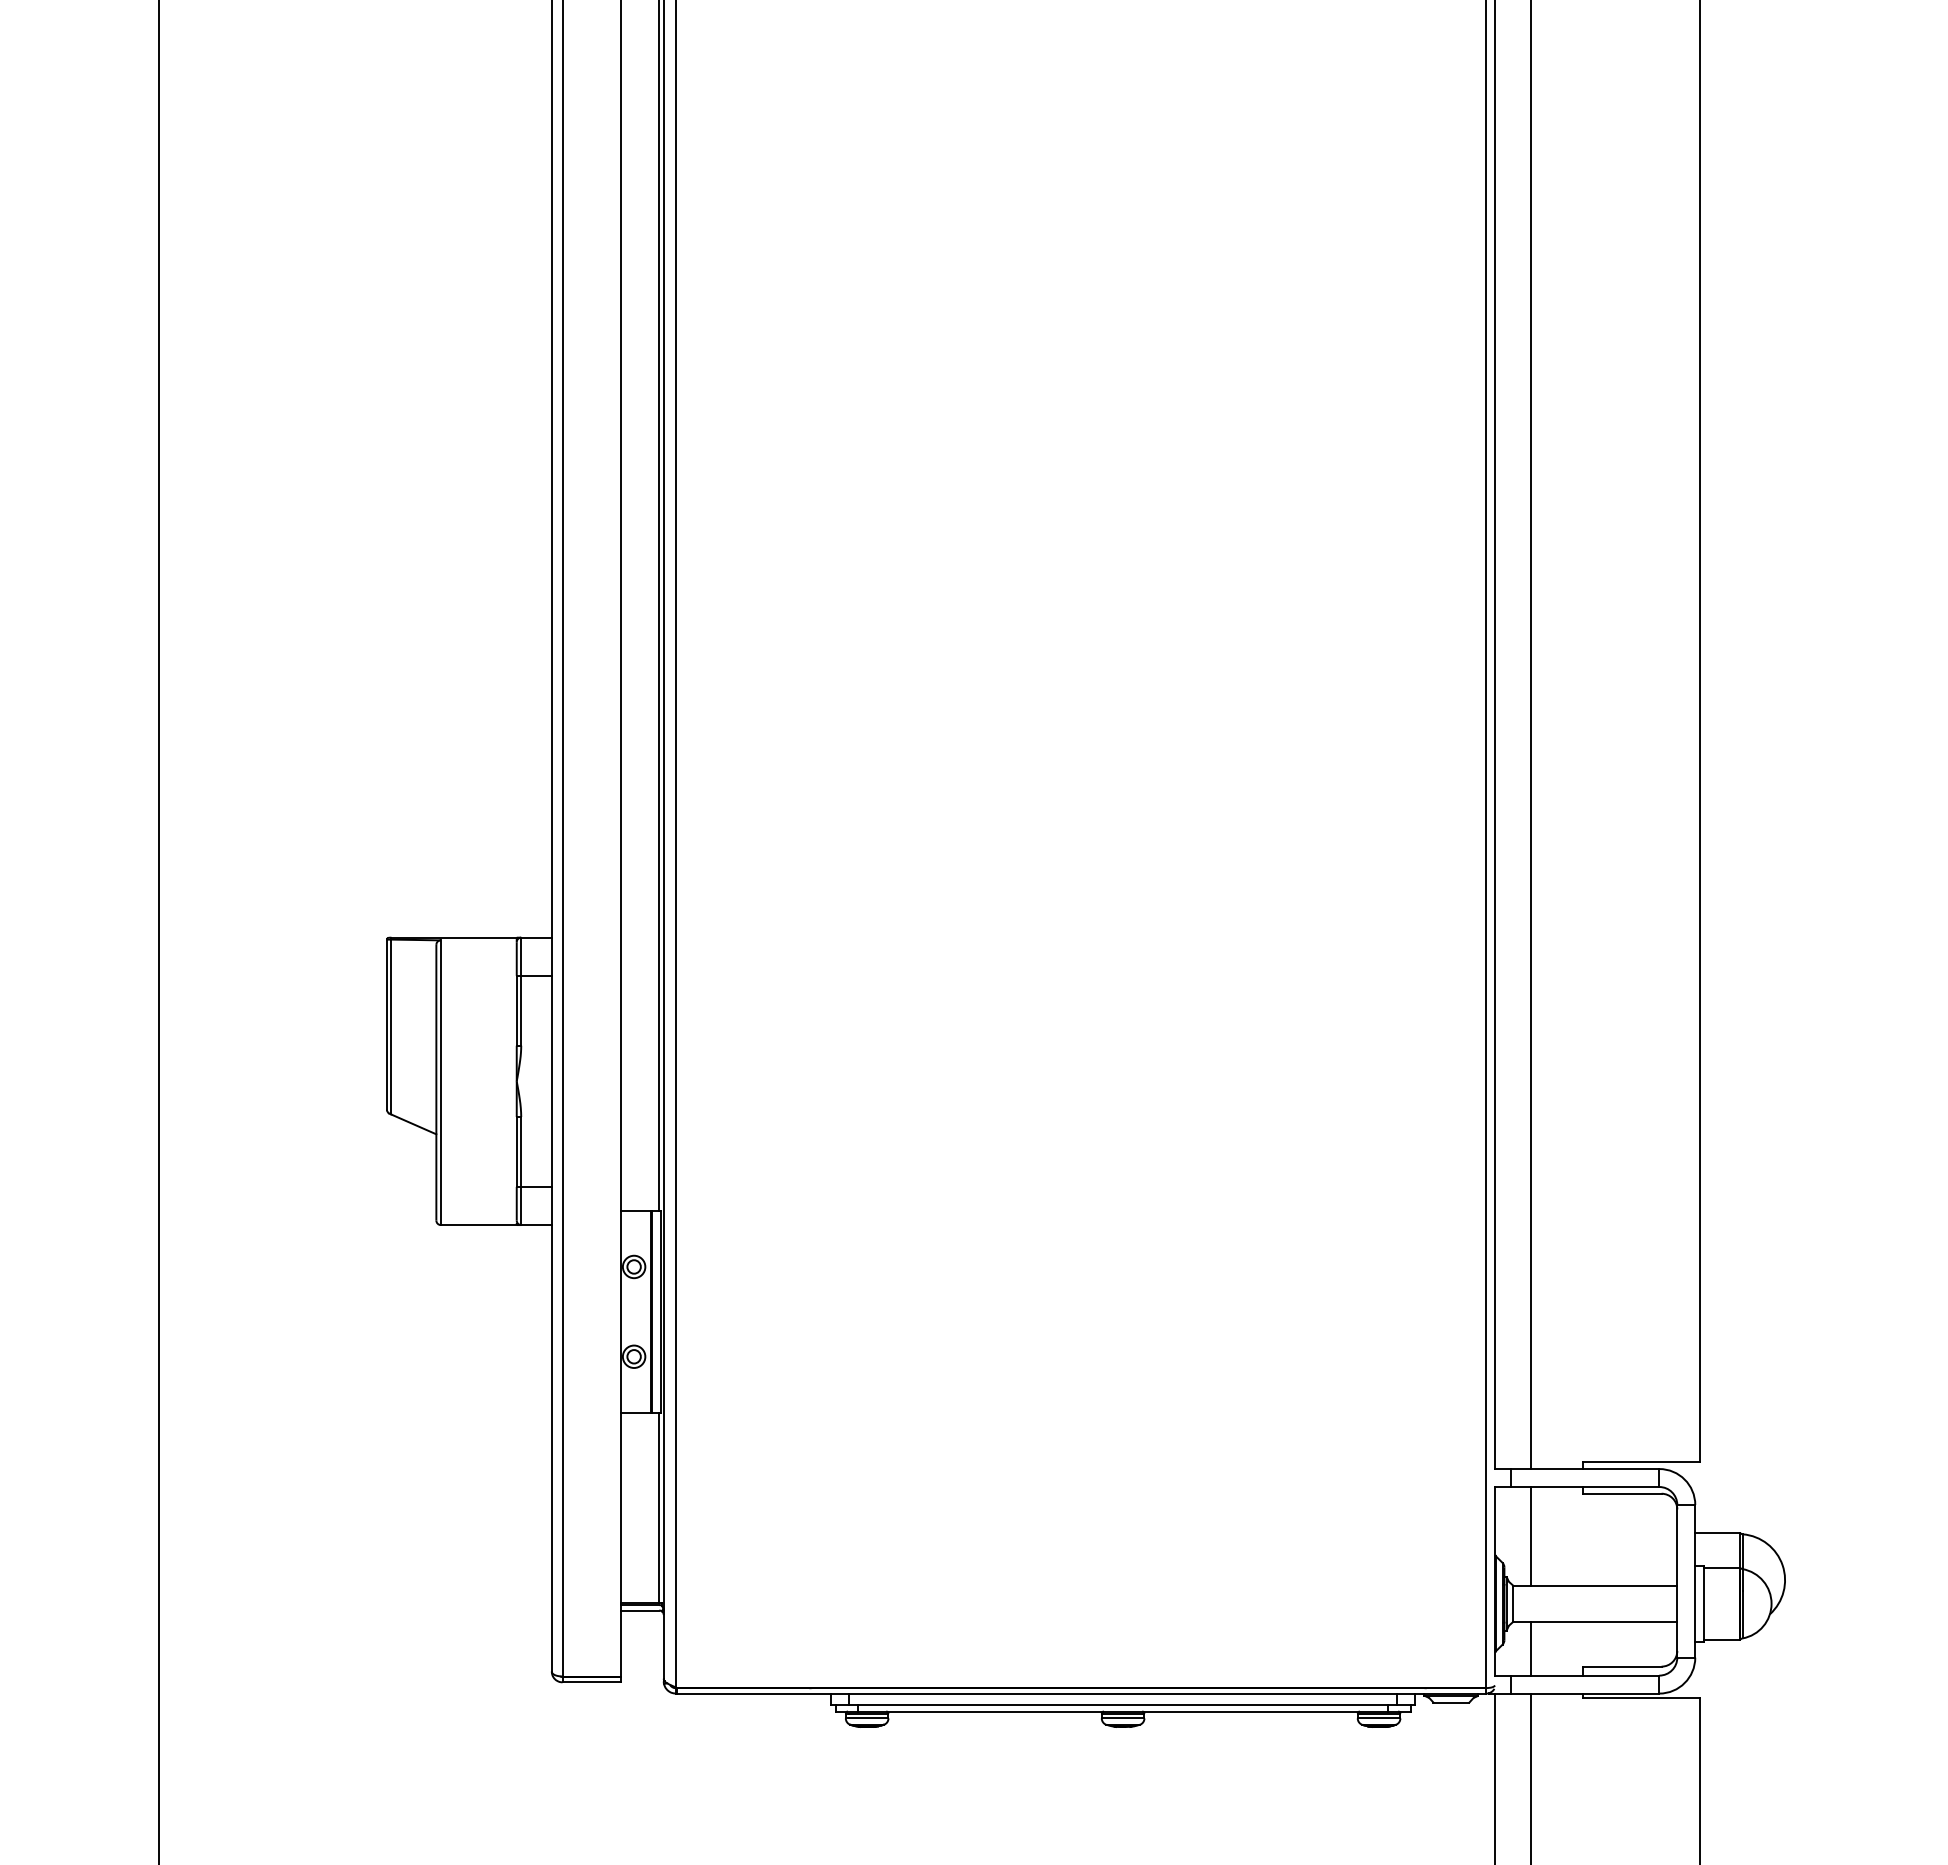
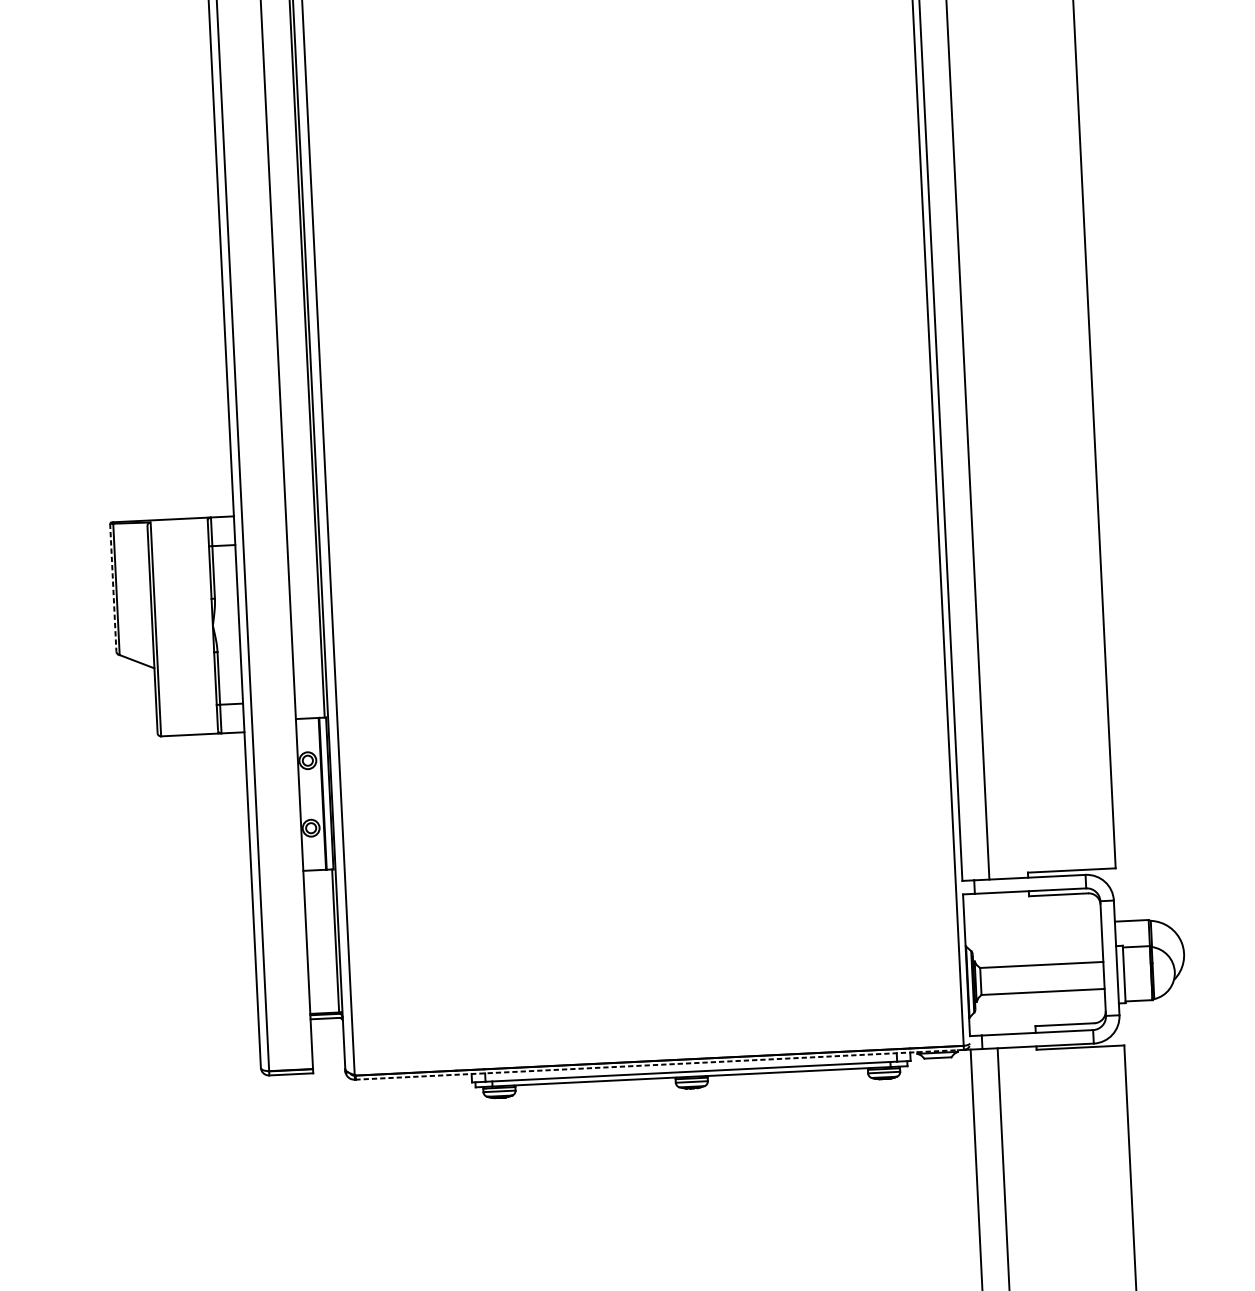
line: (386, 1025) -> (112, 588), solid -> dashed
line: (1531, 1536) -> (991, 930), removed
line: (1531, 1648) -> (996, 1014), removed
line: (1081, 1693) -> (659, 1064), solid -> dashed

